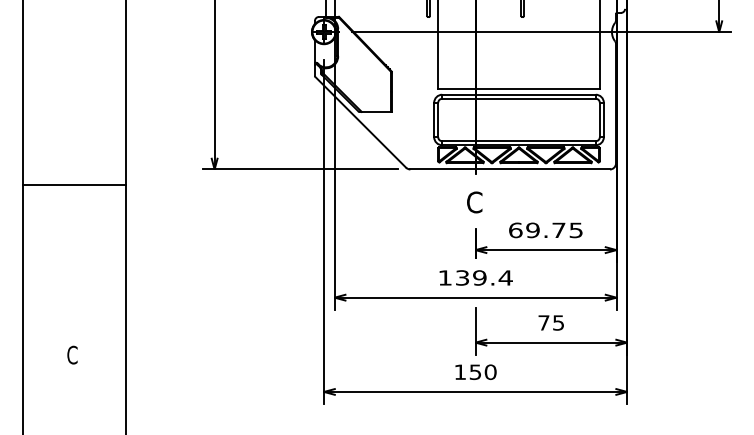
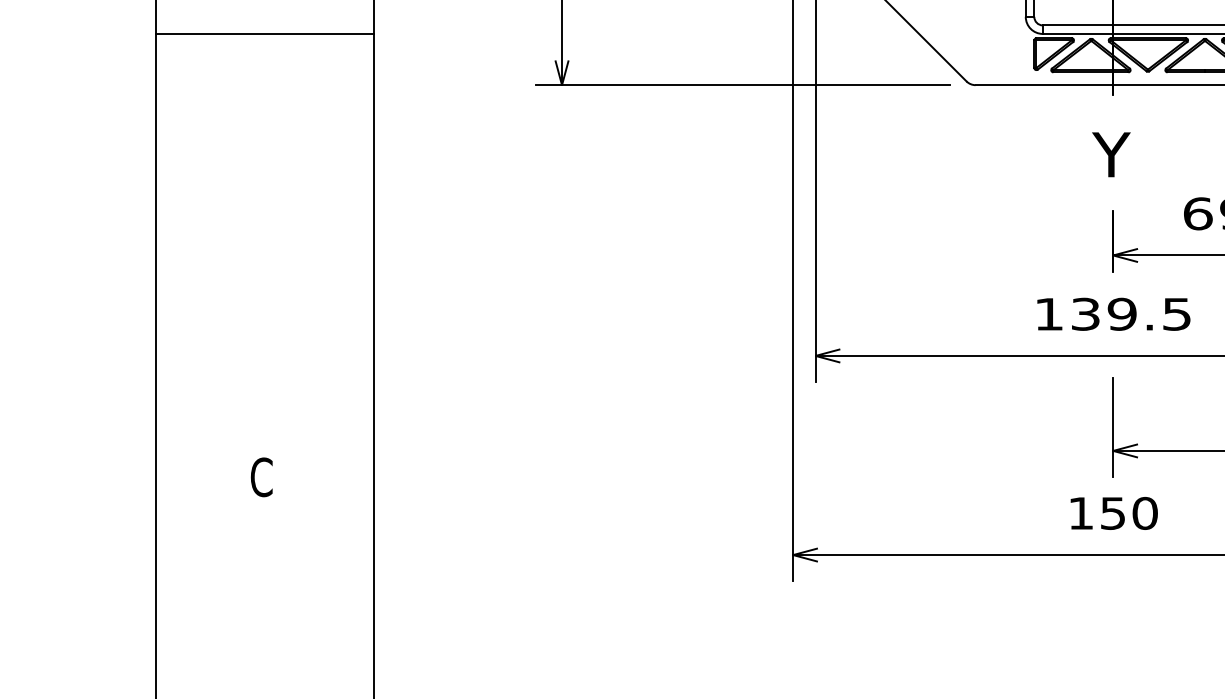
line: (73, 185) -> (263, 34), moved
text: (474, 202) -> (1110, 154), C -> Y
text: (505, 277) -> (1176, 313), 139.4 -> 139.5

